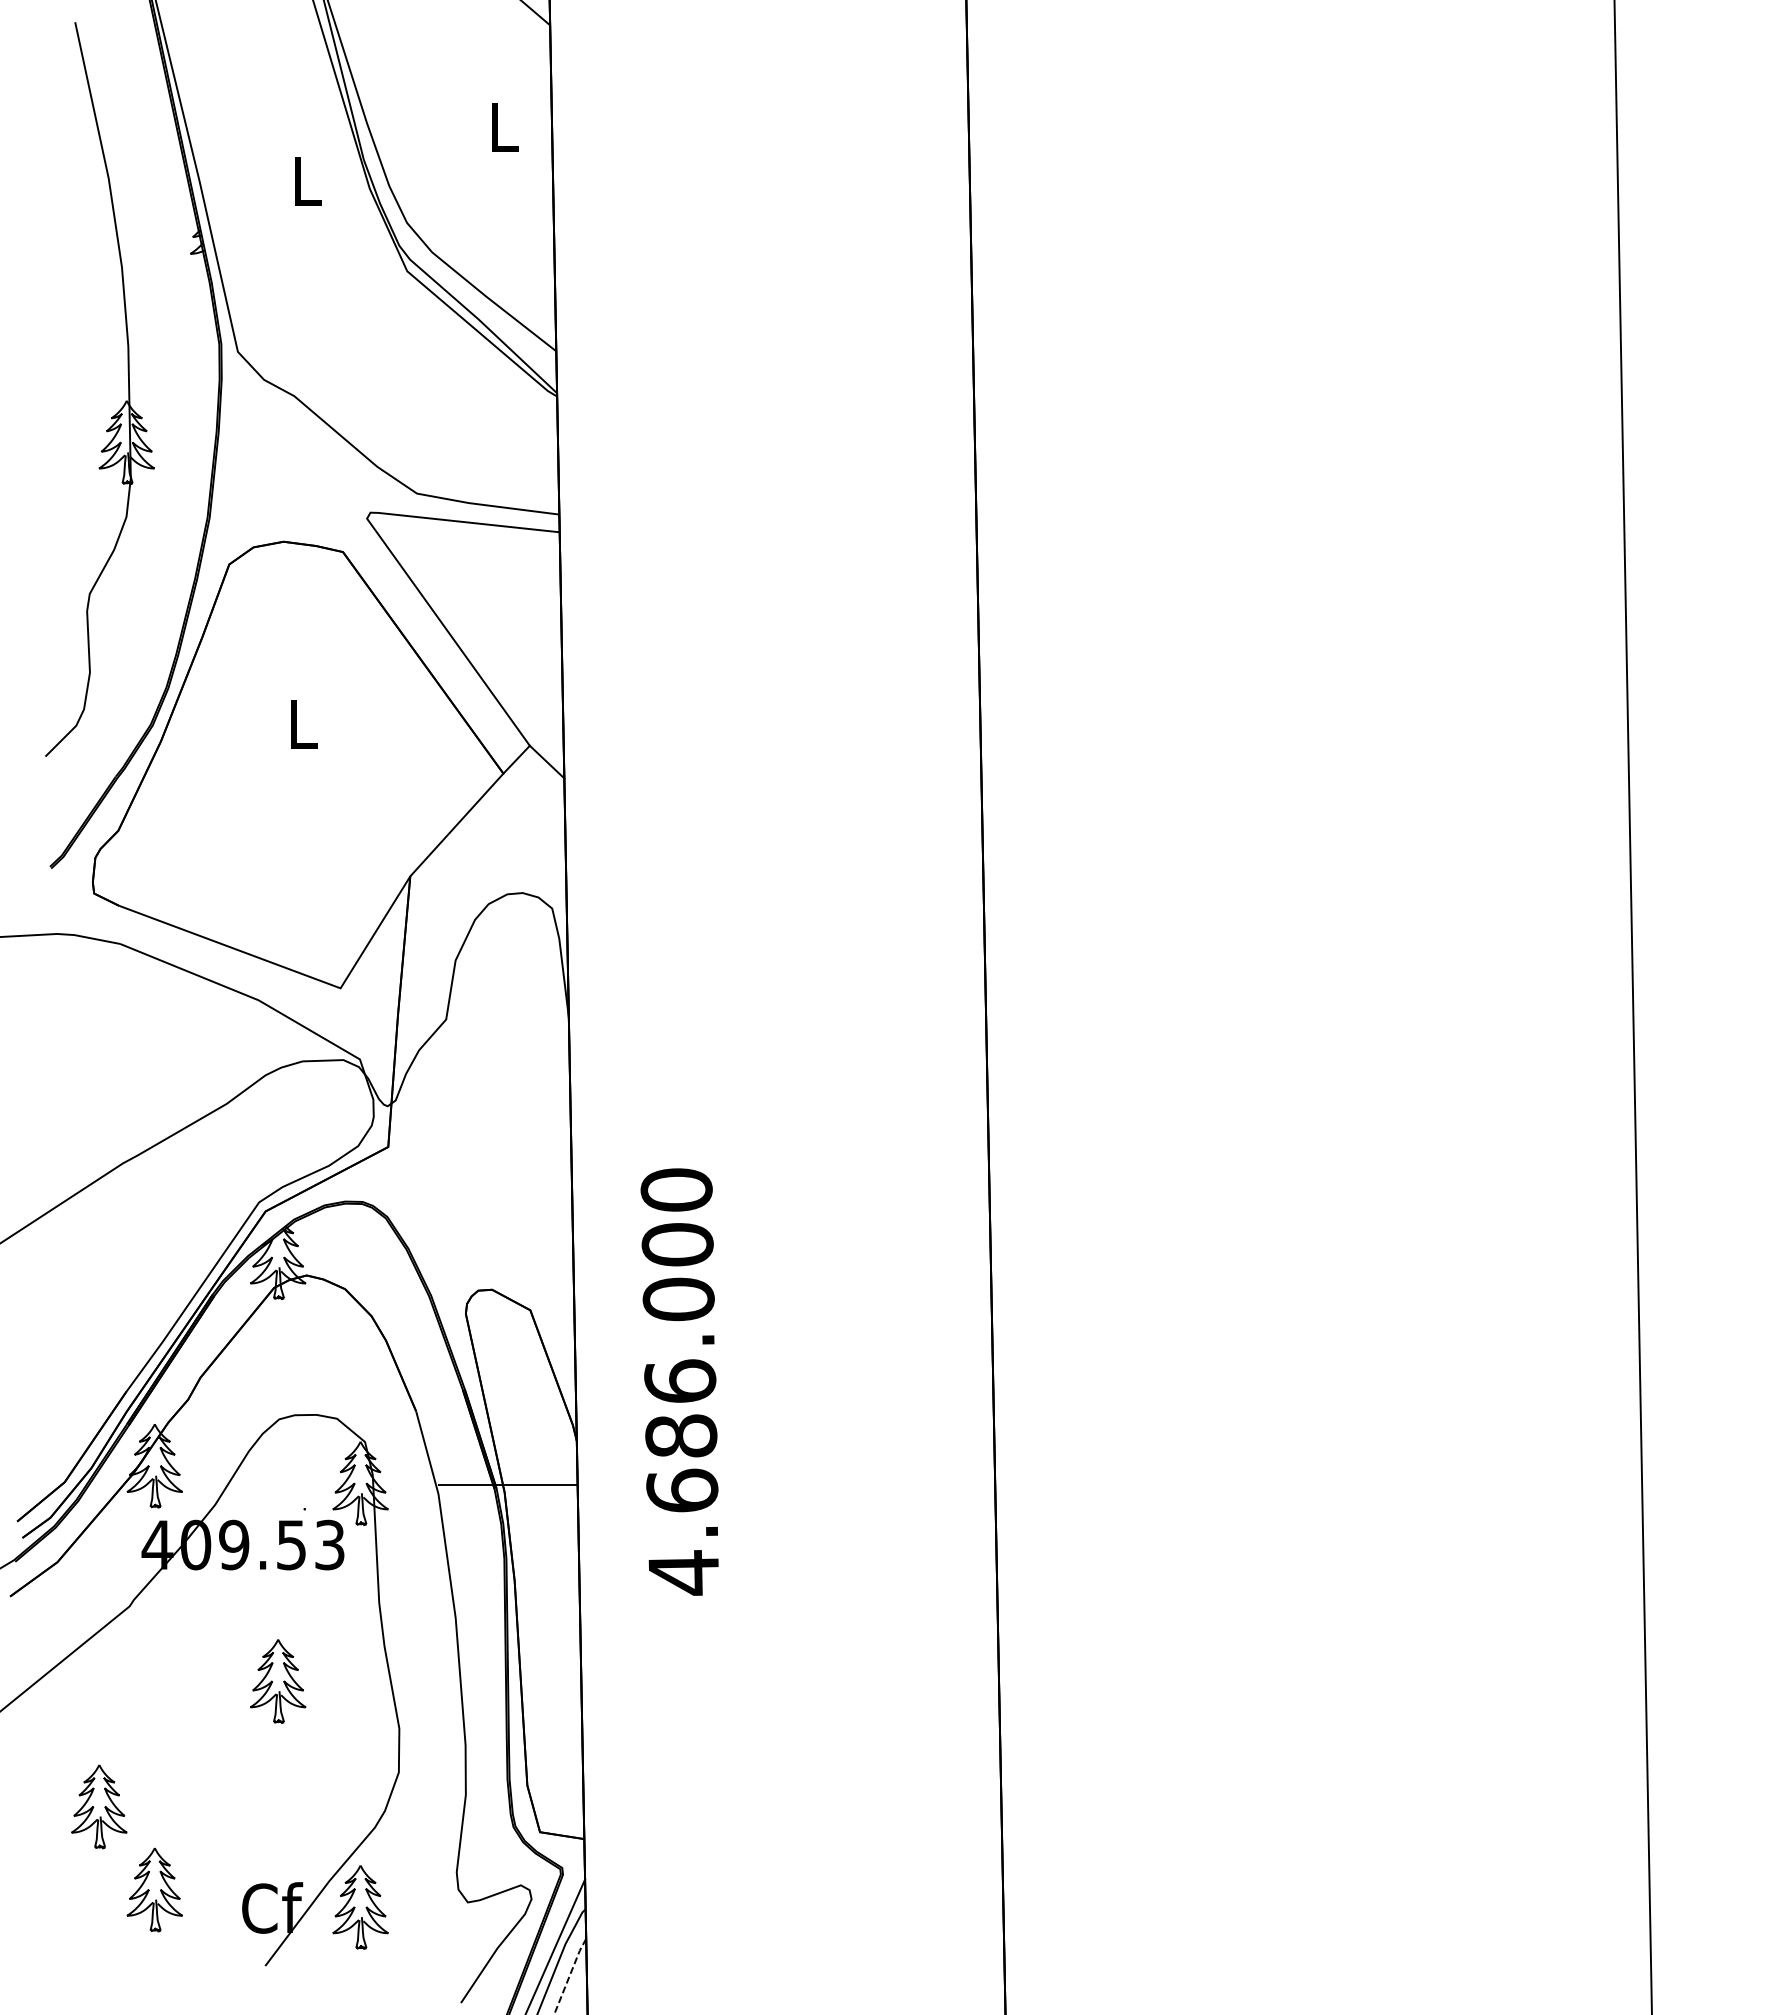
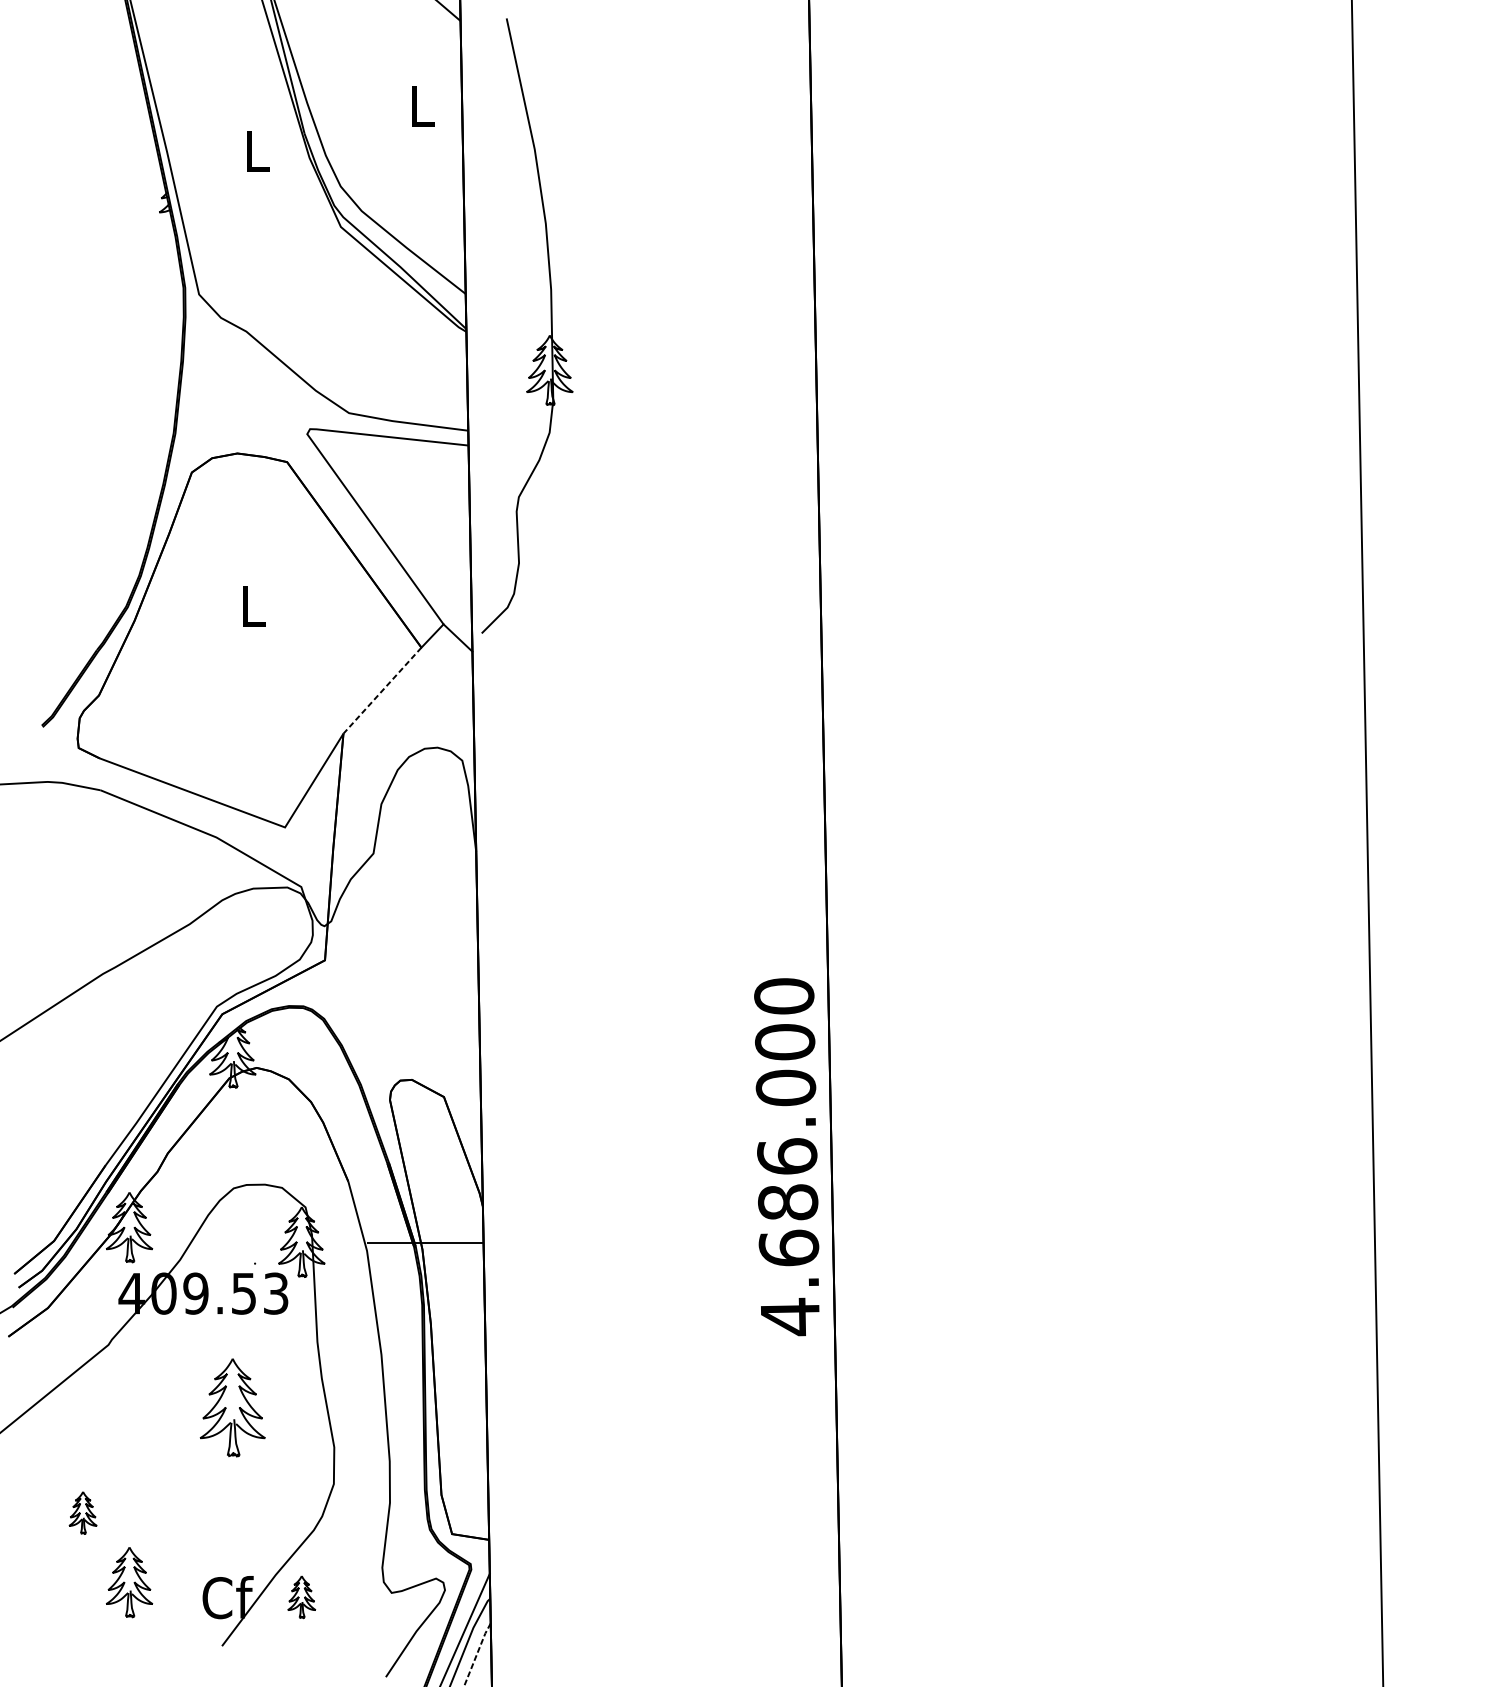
part: (124, 402) -> (547, 336), moved
line: (456, 825) -> (382, 691), solid -> dashed
text: (679, 1381) -> (786, 1156), moved
part: (278, 1681) -> (233, 1407), size x1.4
part: (99, 1806) -> (83, 1512), size x0.6
part: (360, 1907) -> (301, 1597), size x0.6

